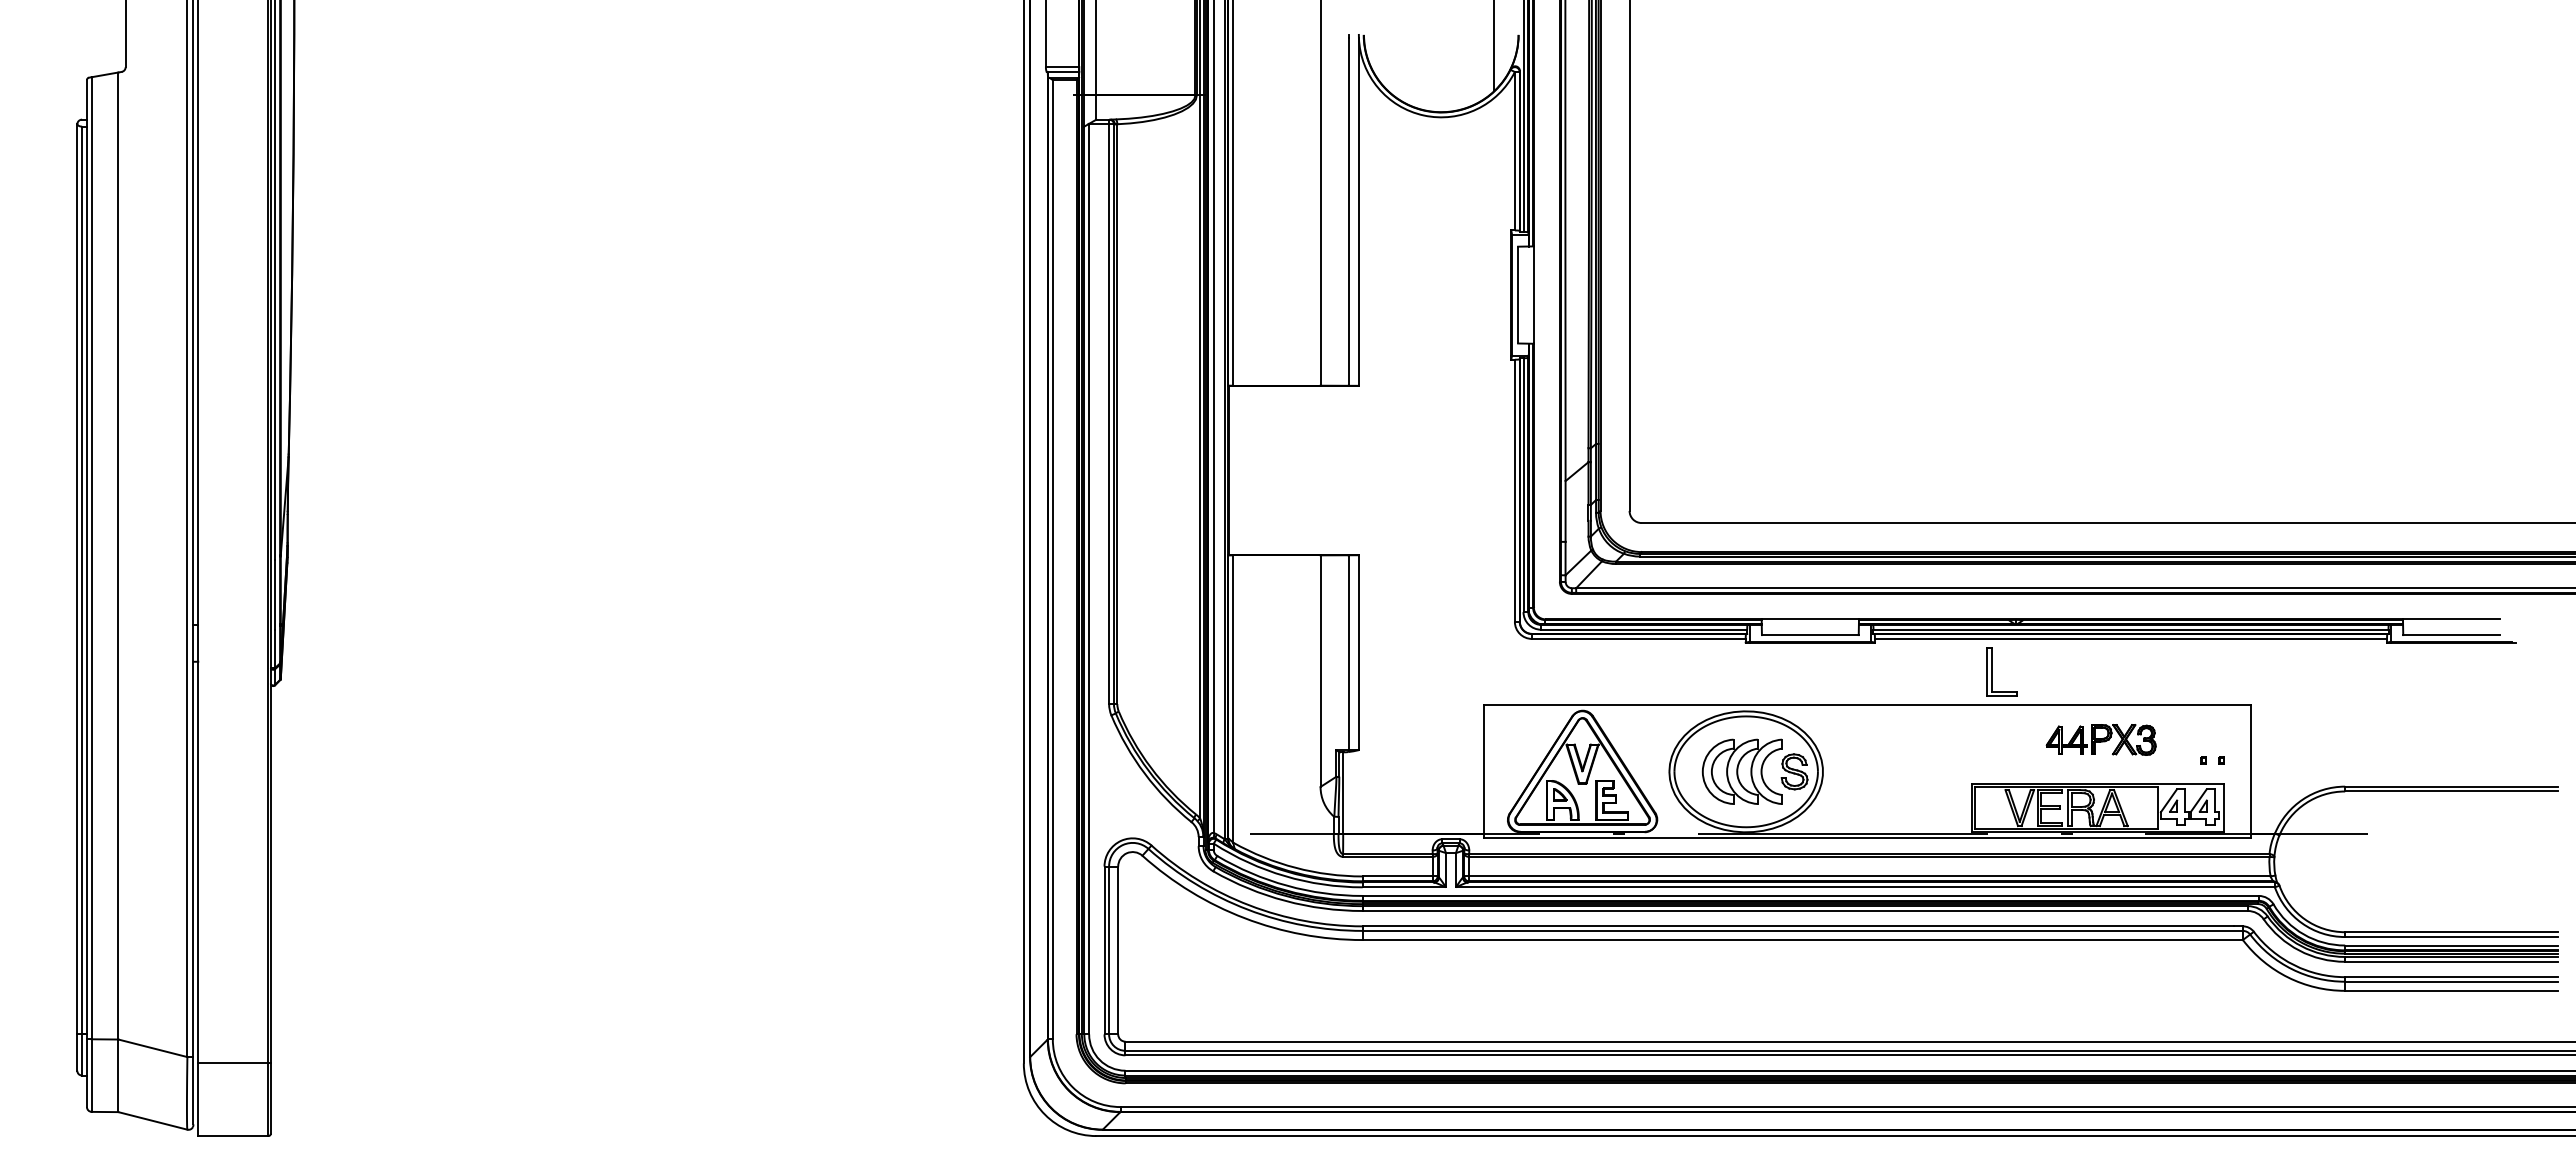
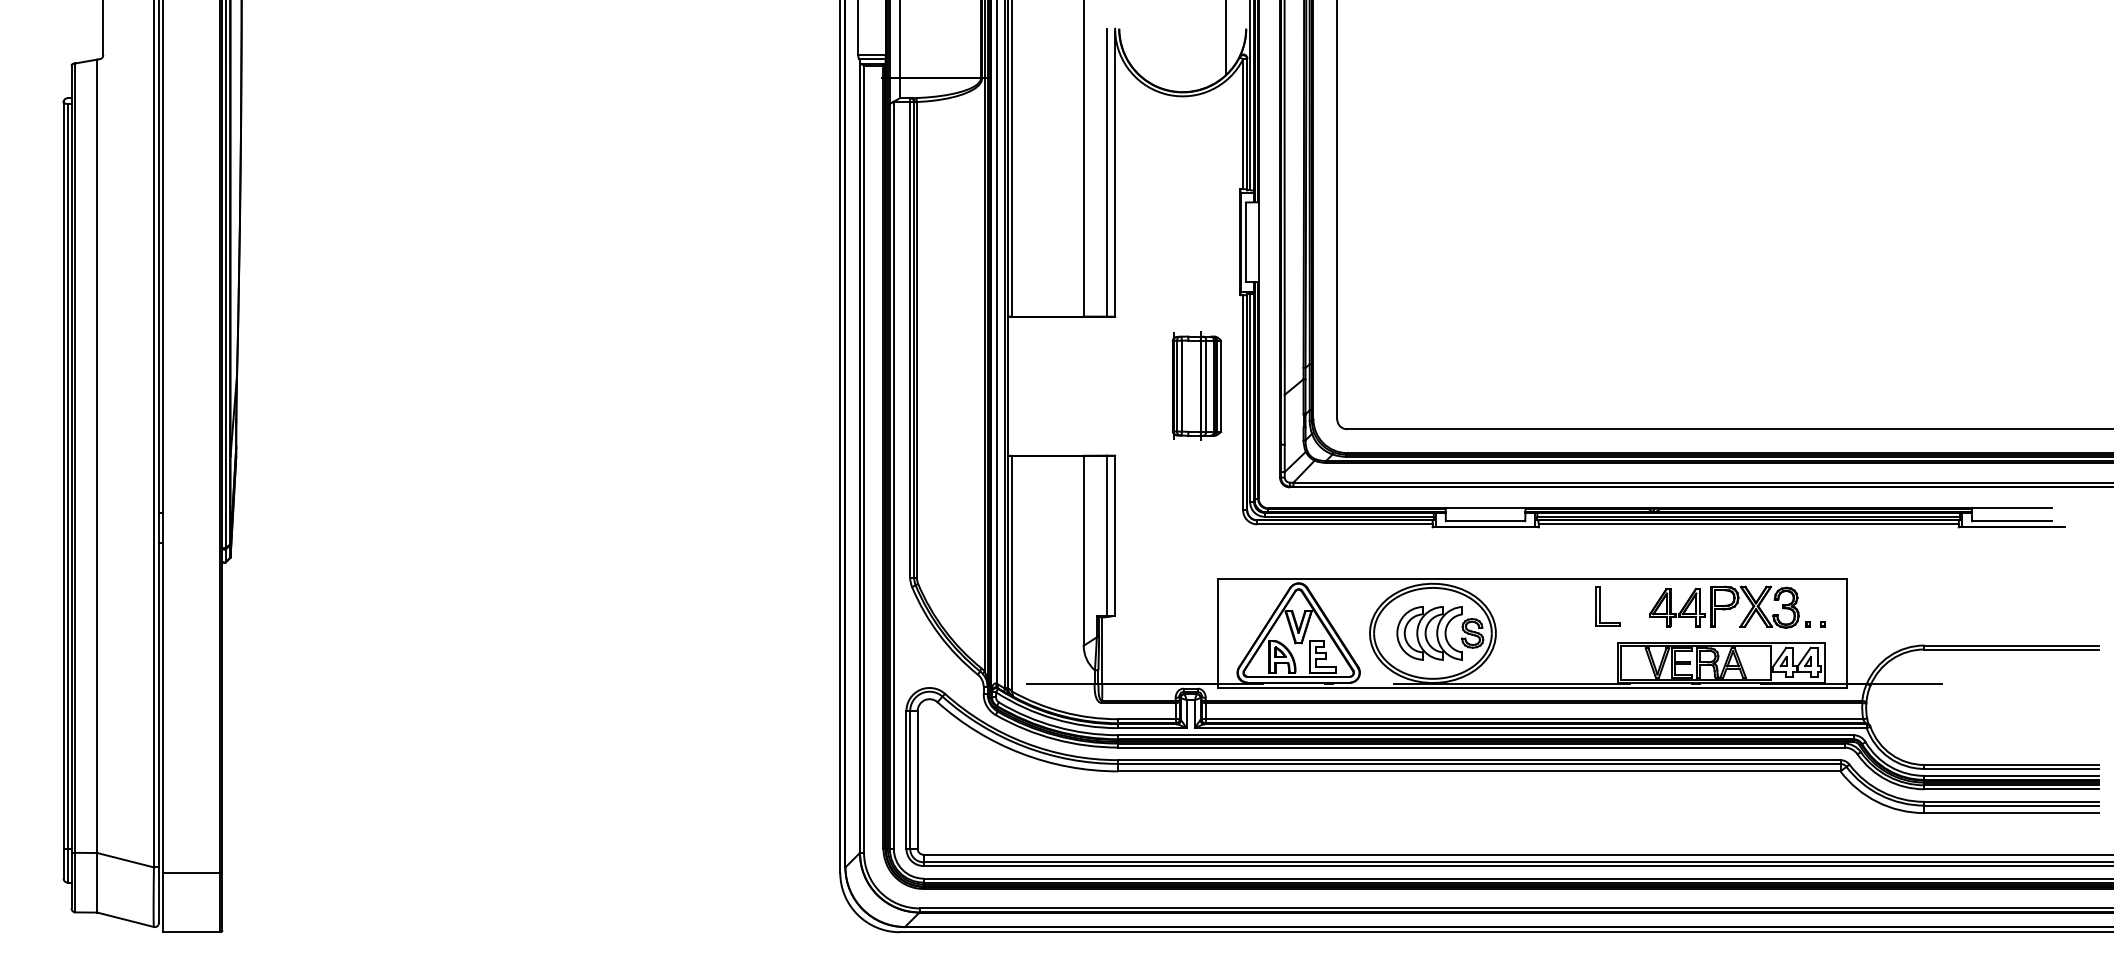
part: (1458, 470) -> (1196, 386), added
part: (1992, 671) -> (1600, 606), moved
part: (2100, 739) -> (1723, 606), size x1.67

